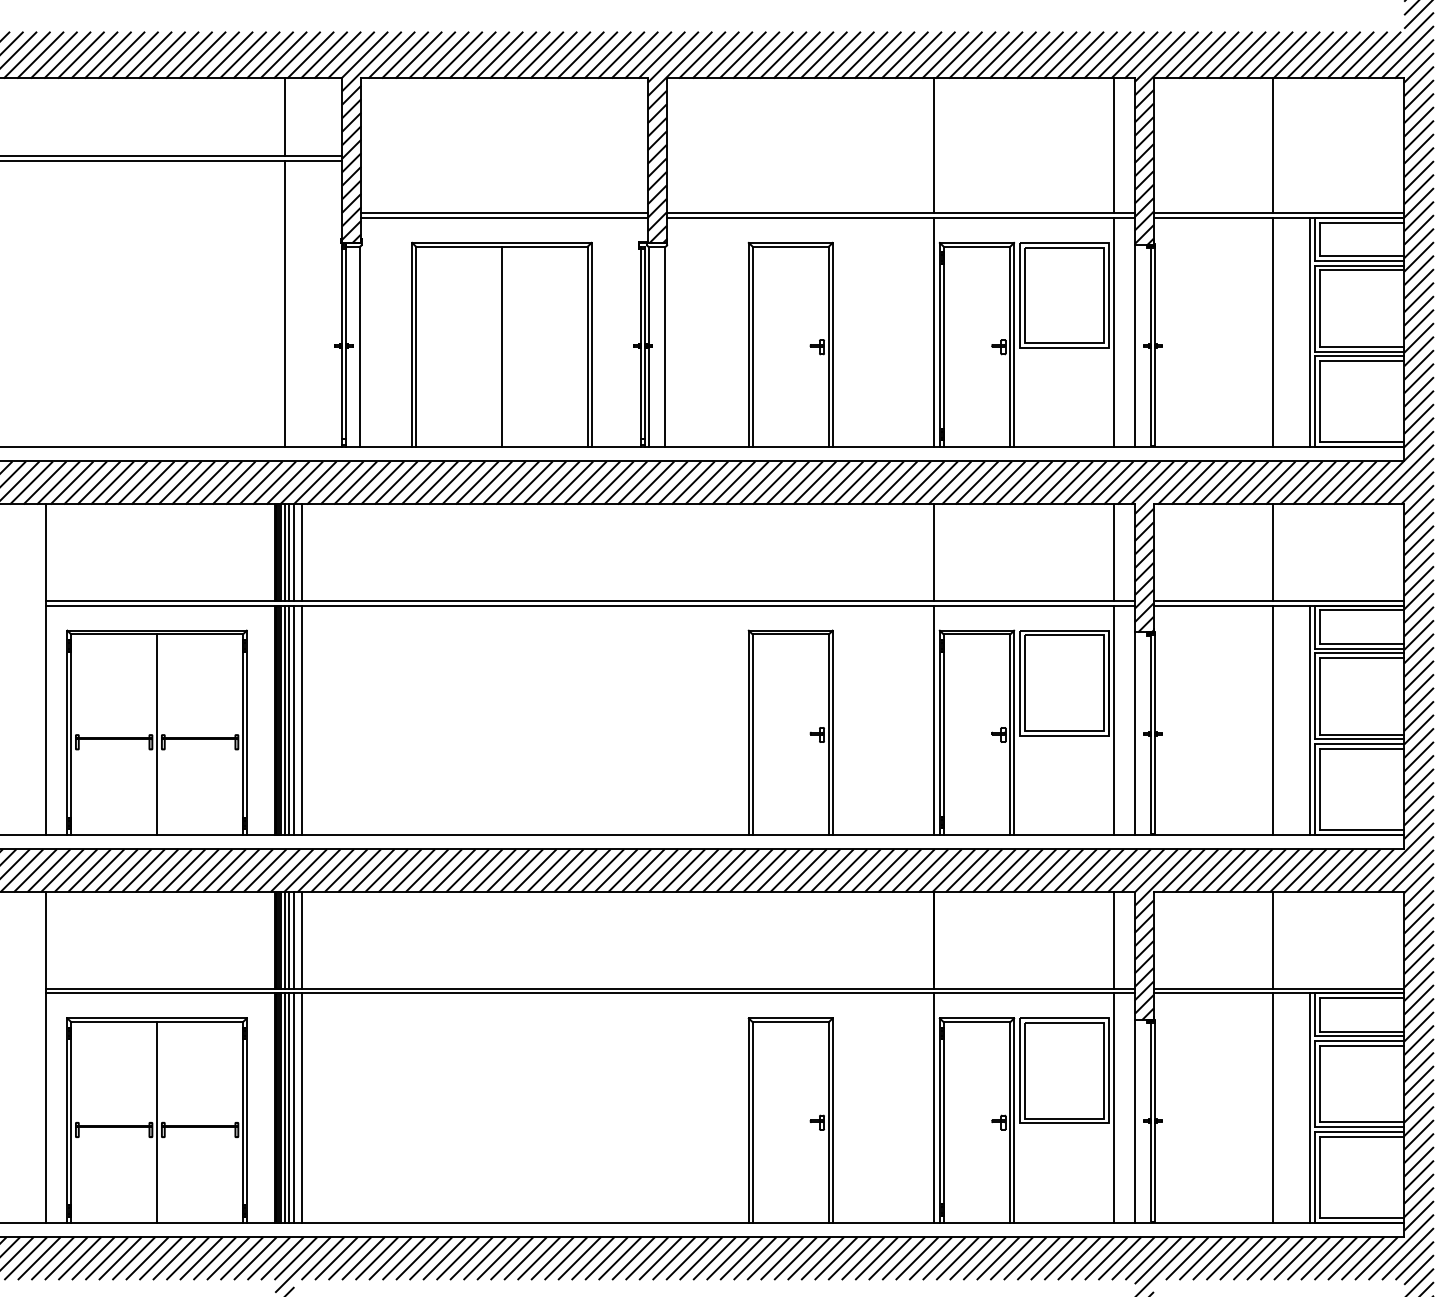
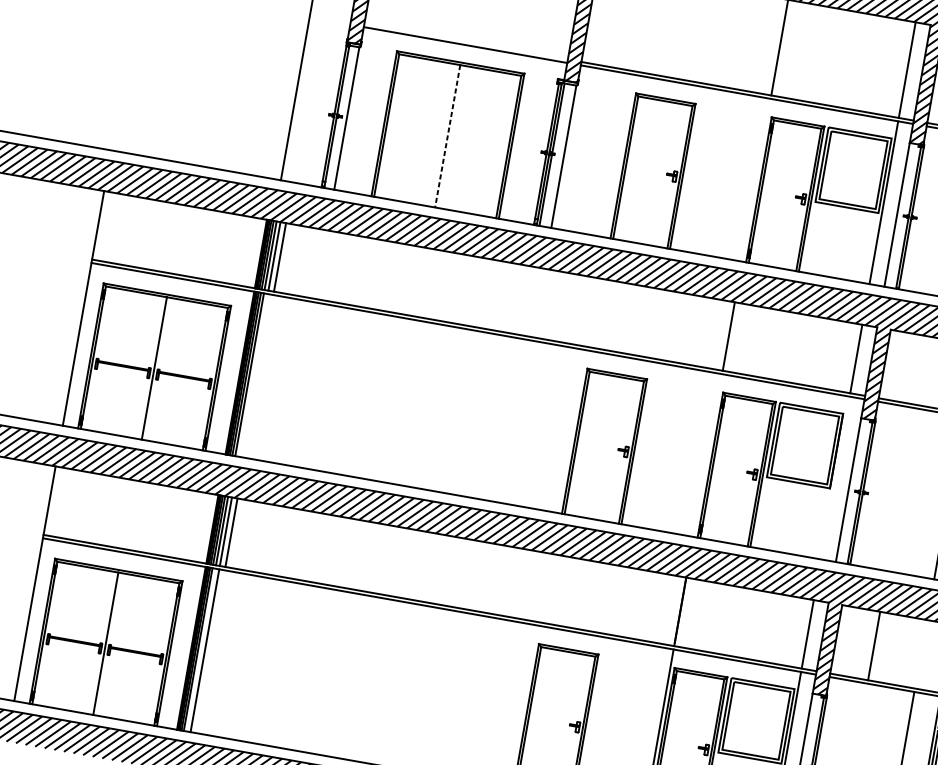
line: (504, 213) -> (466, 41), removed
line: (934, 332) -> (756, 180), removed
line: (501, 347) -> (447, 136), solid -> dashed
line: (294, 719) -> (253, 374), removed
line: (302, 719) -> (259, 375), removed
line: (934, 719) -> (708, 455), removed
line: (1113, 719) -> (835, 477), removed
line: (1273, 940) -> (874, 646), moved
line: (288, 1107) -> (200, 649), removed
line: (302, 1107) -> (210, 651), removed

